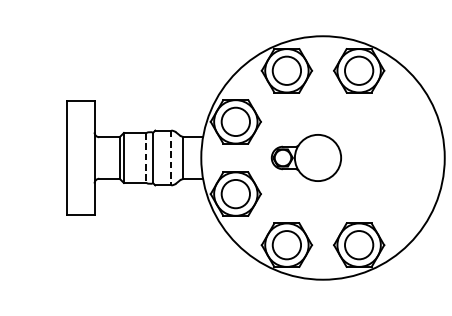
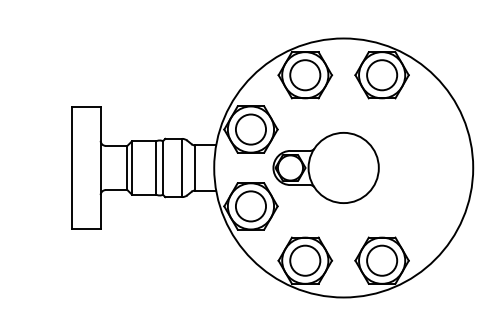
line: (146, 157) -> (155, 167), dashed -> solid
part: (305, 157) -> (325, 167), size x1.43
line: (171, 158) -> (182, 168), dashed -> solid

